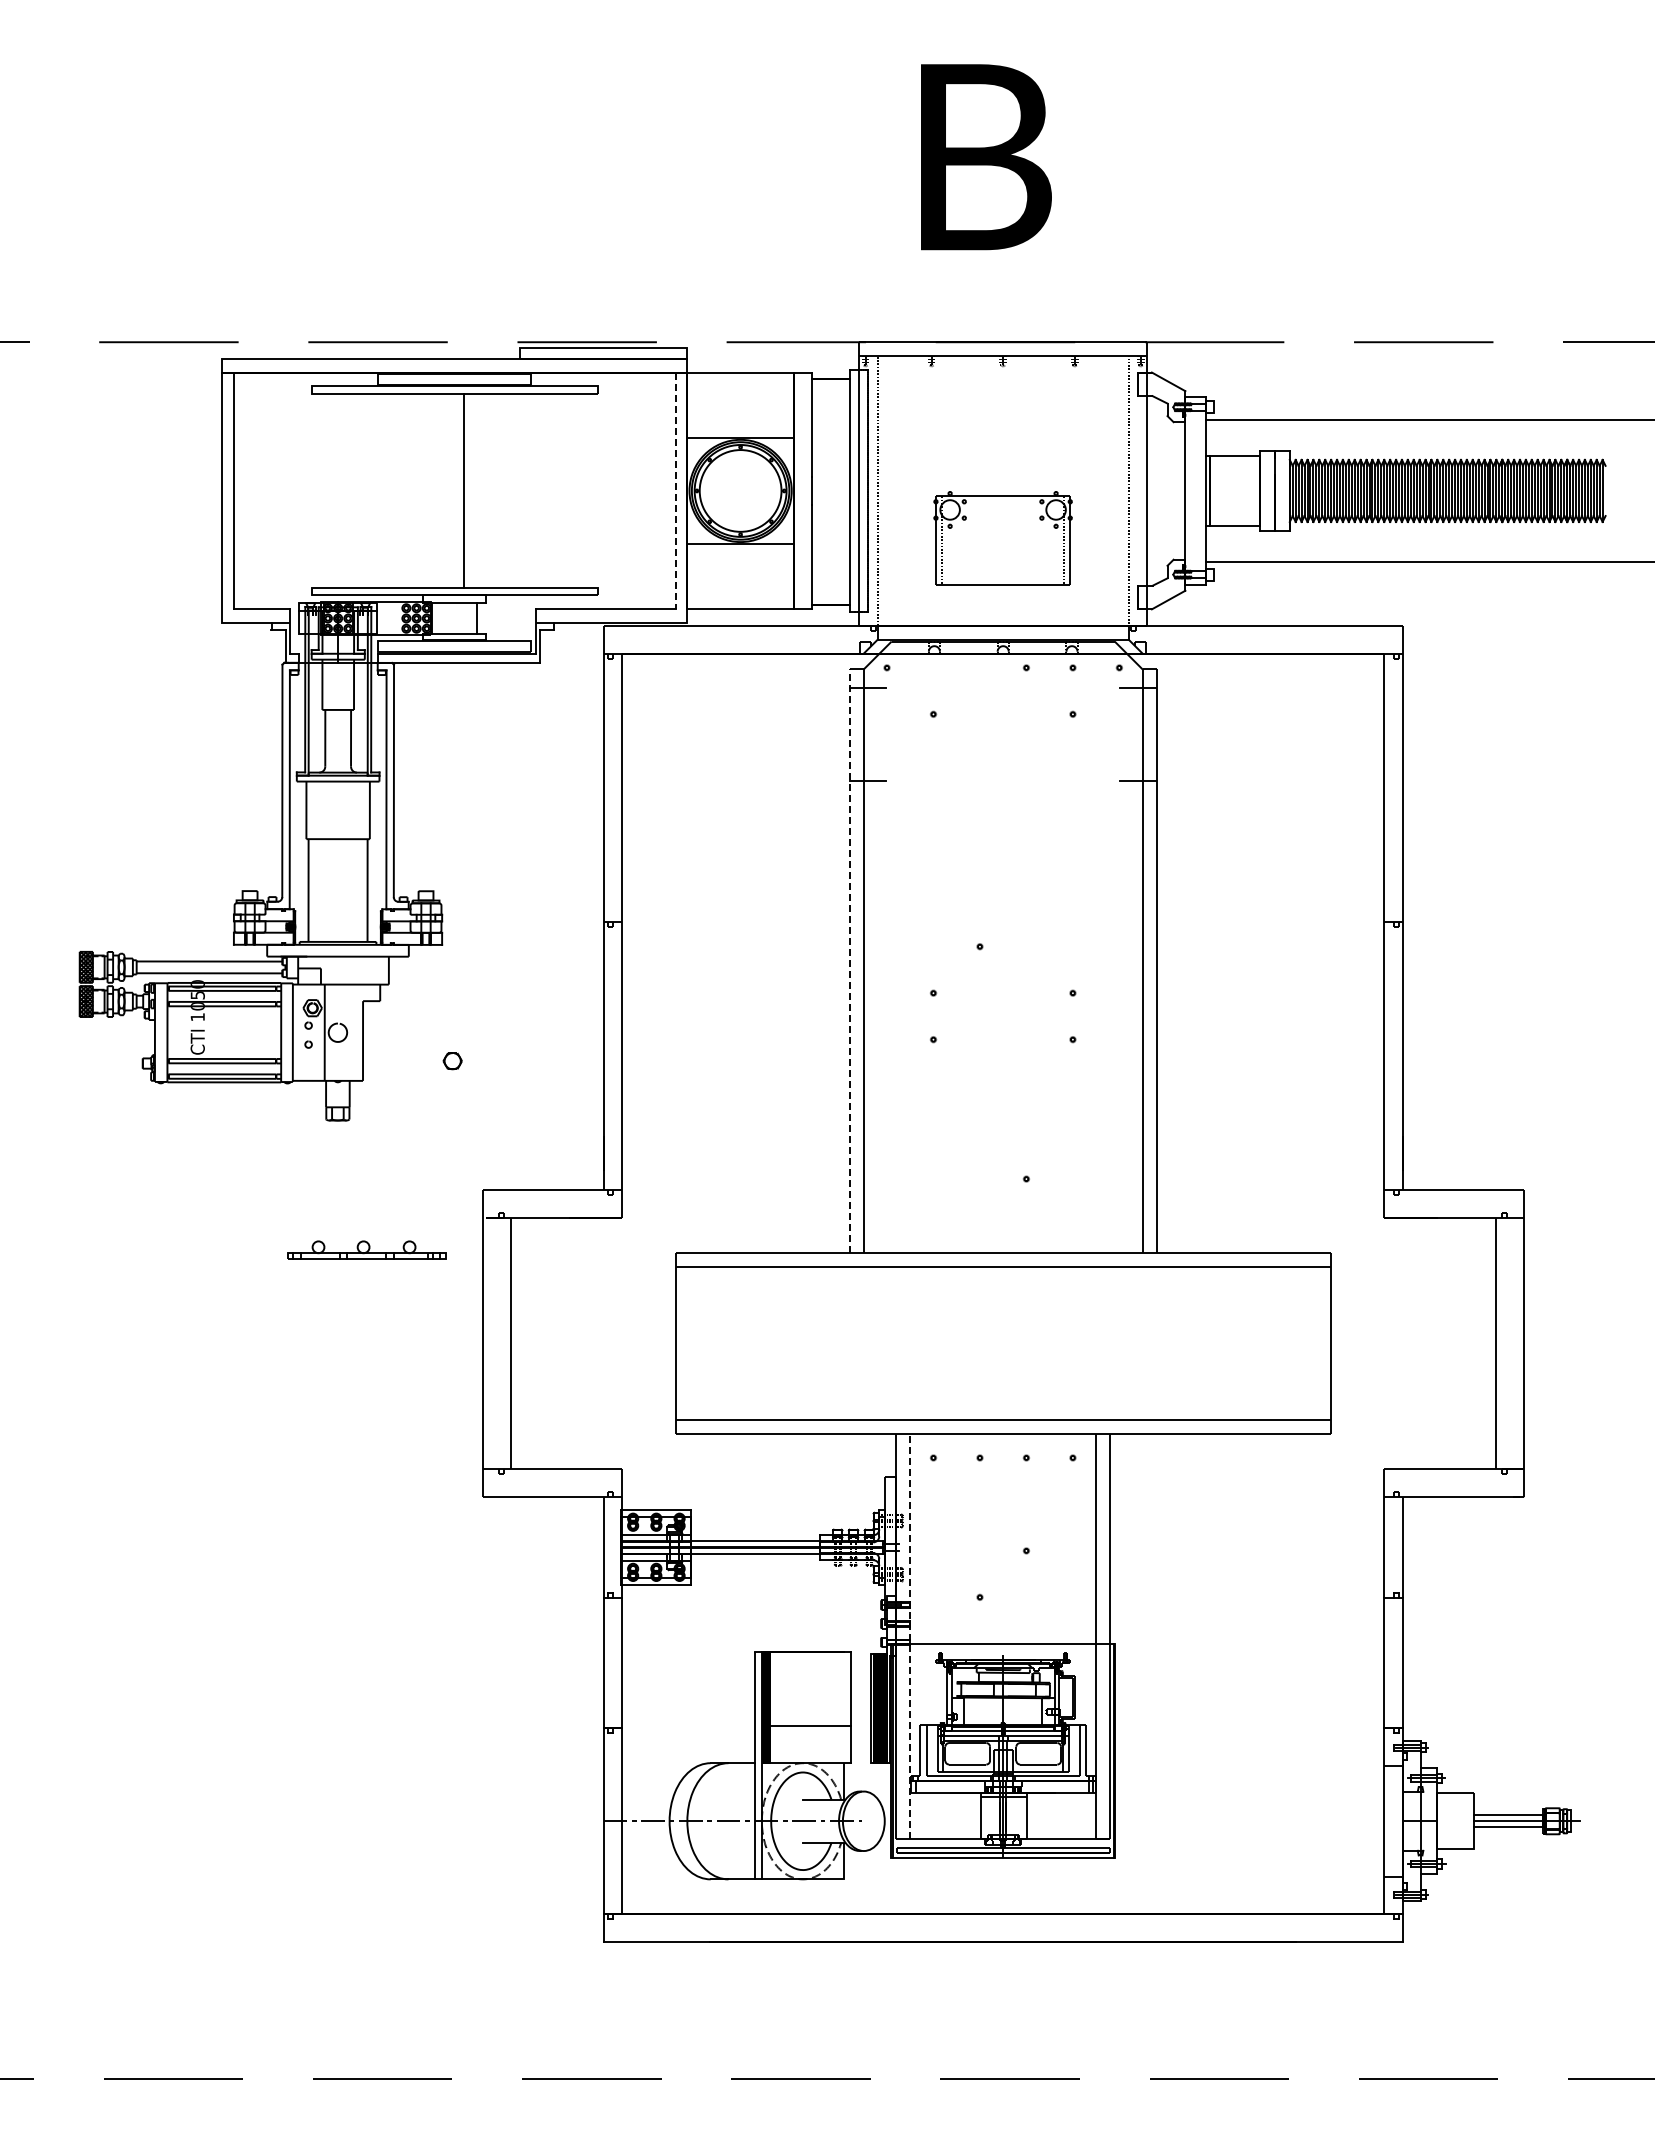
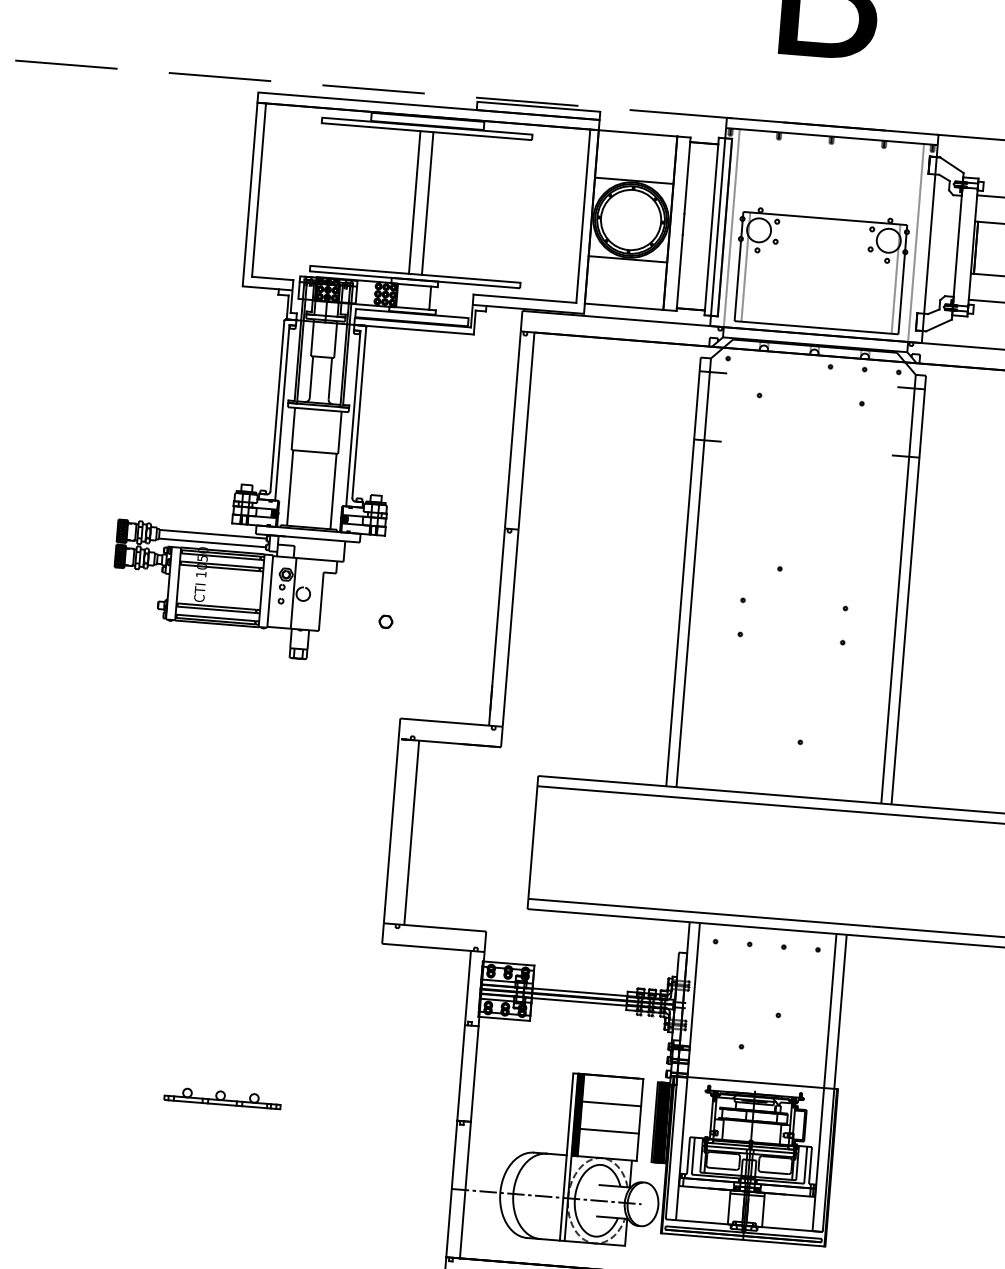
line: (445, 490) -> (414, 202), added
line: (675, 491) -> (583, 216), dashed -> solid
part: (1002, 538) -> (820, 270), size x1.67
line: (849, 961) -> (683, 572), dashed -> solid
part: (366, 1249) -> (222, 1097), moved
line: (910, 1636) -> (688, 1071), dashed -> solid
line: (810, 1688) -> (611, 1103), added

